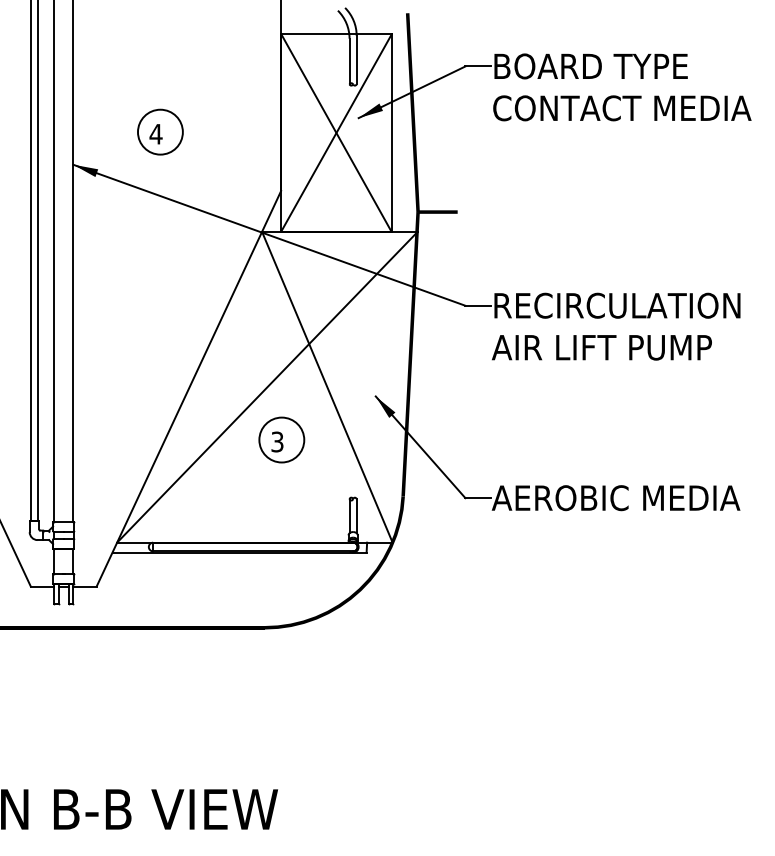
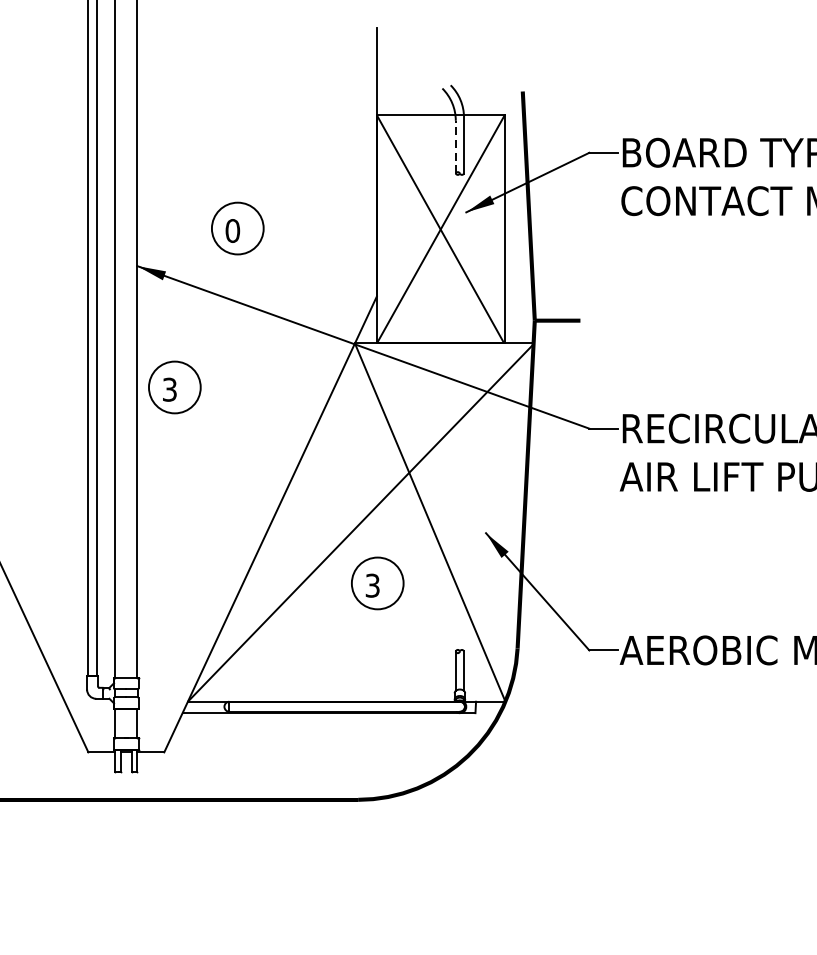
line: (349, 61) -> (455, 147), solid -> dashed
text: (155, 133) -> (232, 230), 4 -> 0
part: (105, 269) -> (174, 386), added

